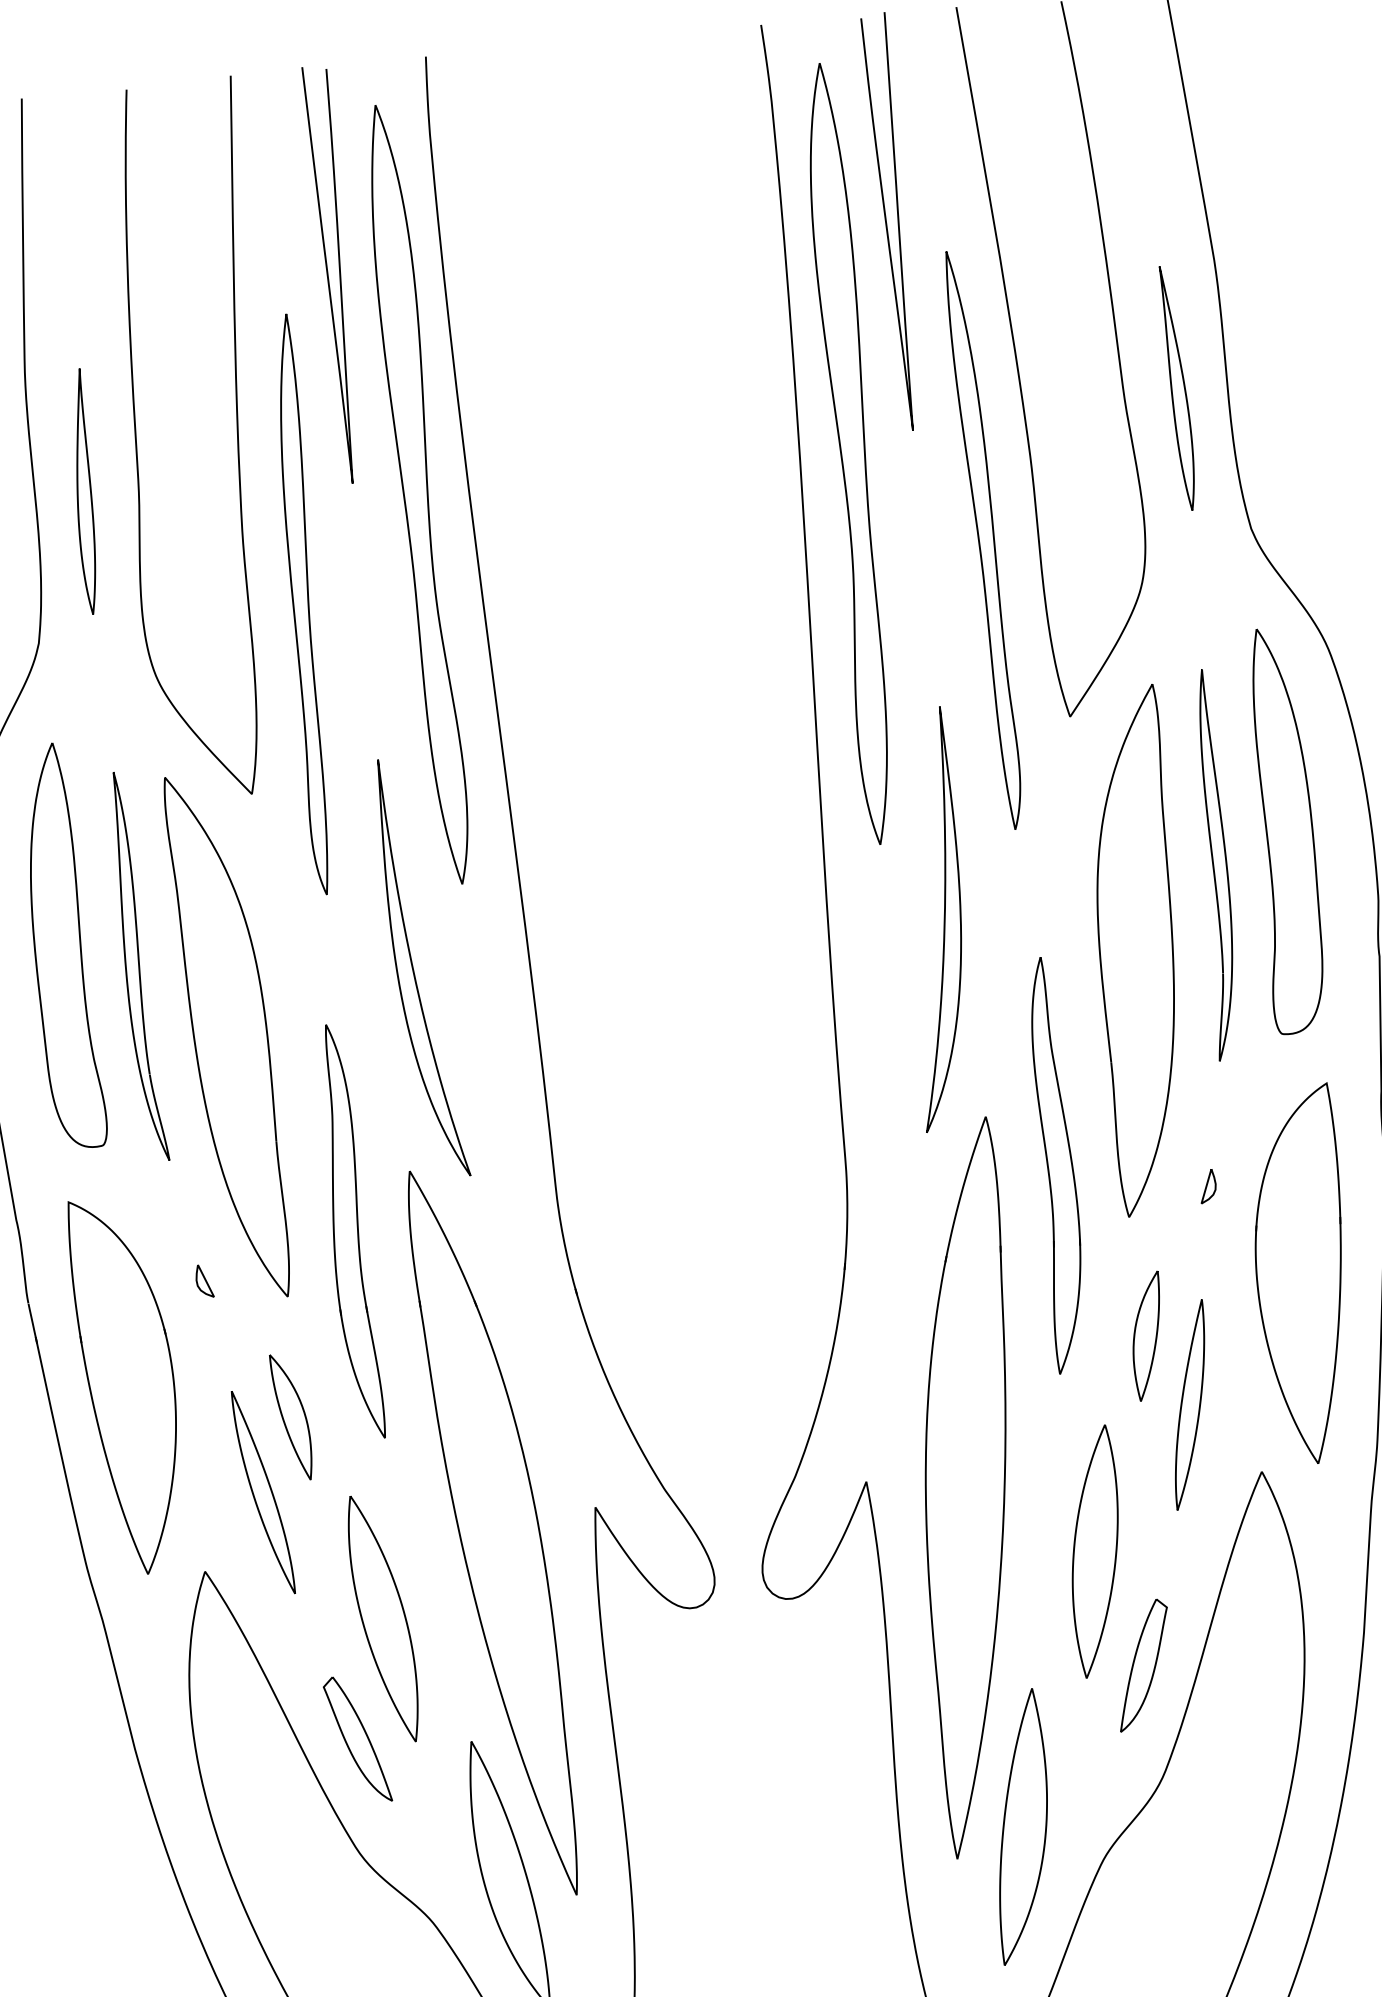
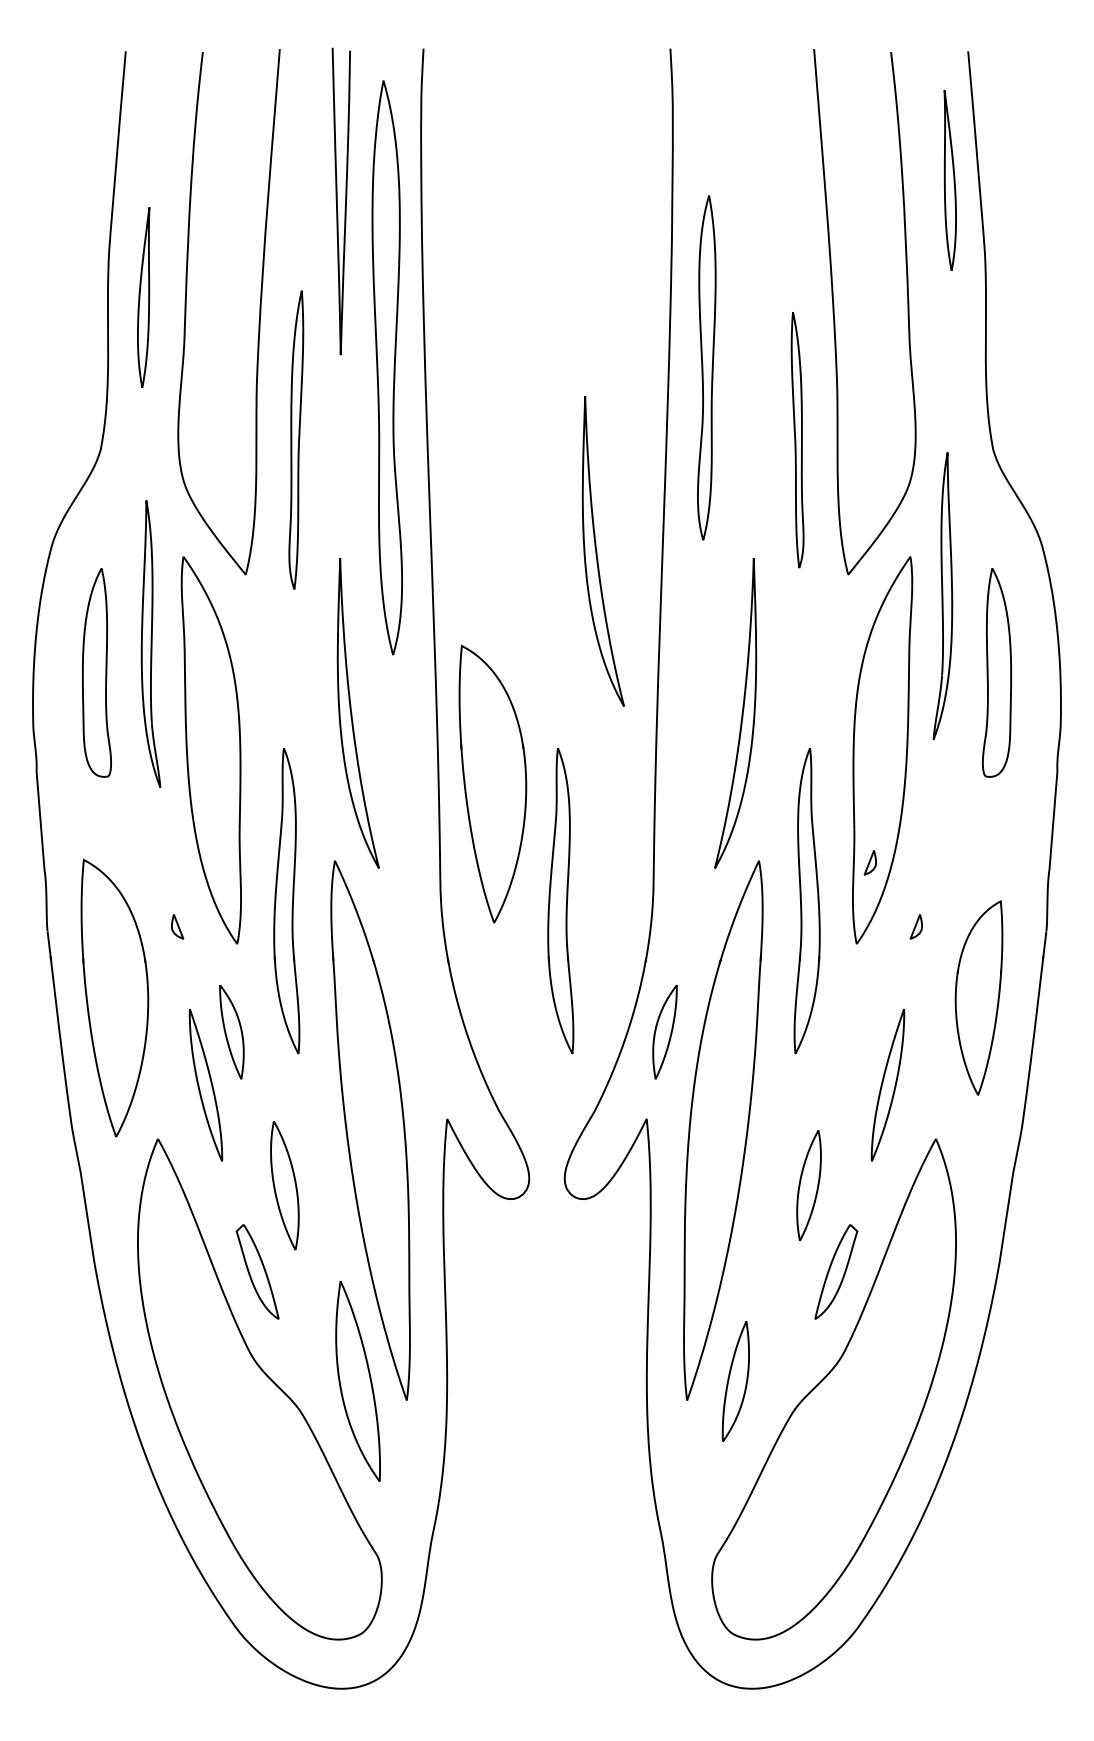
curve: (886, 222) -> (748, 201), removed
part: (1177, 388) -> (949, 180), moved
part: (851, 453) -> (706, 367), size x0.6
part: (83, 491) -> (143, 297), moved
part: (983, 539) -> (797, 439), size x0.6
part: (303, 603) -> (296, 439), size x0.7
part: (733, 716) -> (602, 551), added
part: (1284, 830) -> (996, 672), size x0.7
curve: (1213, 864) -> (942, 595), moved
part: (61, 946) -> (96, 672), size x0.7
curve: (137, 966) -> (150, 643), moved
part: (613, 1045) -> (492, 783), added
part: (1136, 1104) -> (869, 862), added
part: (721, 1197) -> (560, 901), added
part: (1301, 1274) -> (978, 997), size x0.7
part: (1147, 1336) -> (664, 1032), moved
part: (1094, 1551) -> (808, 1185), size x0.6
part: (382, 1618) -> (284, 1185), size x0.7
part: (1020, 1826) -> (735, 1381), size x0.6

